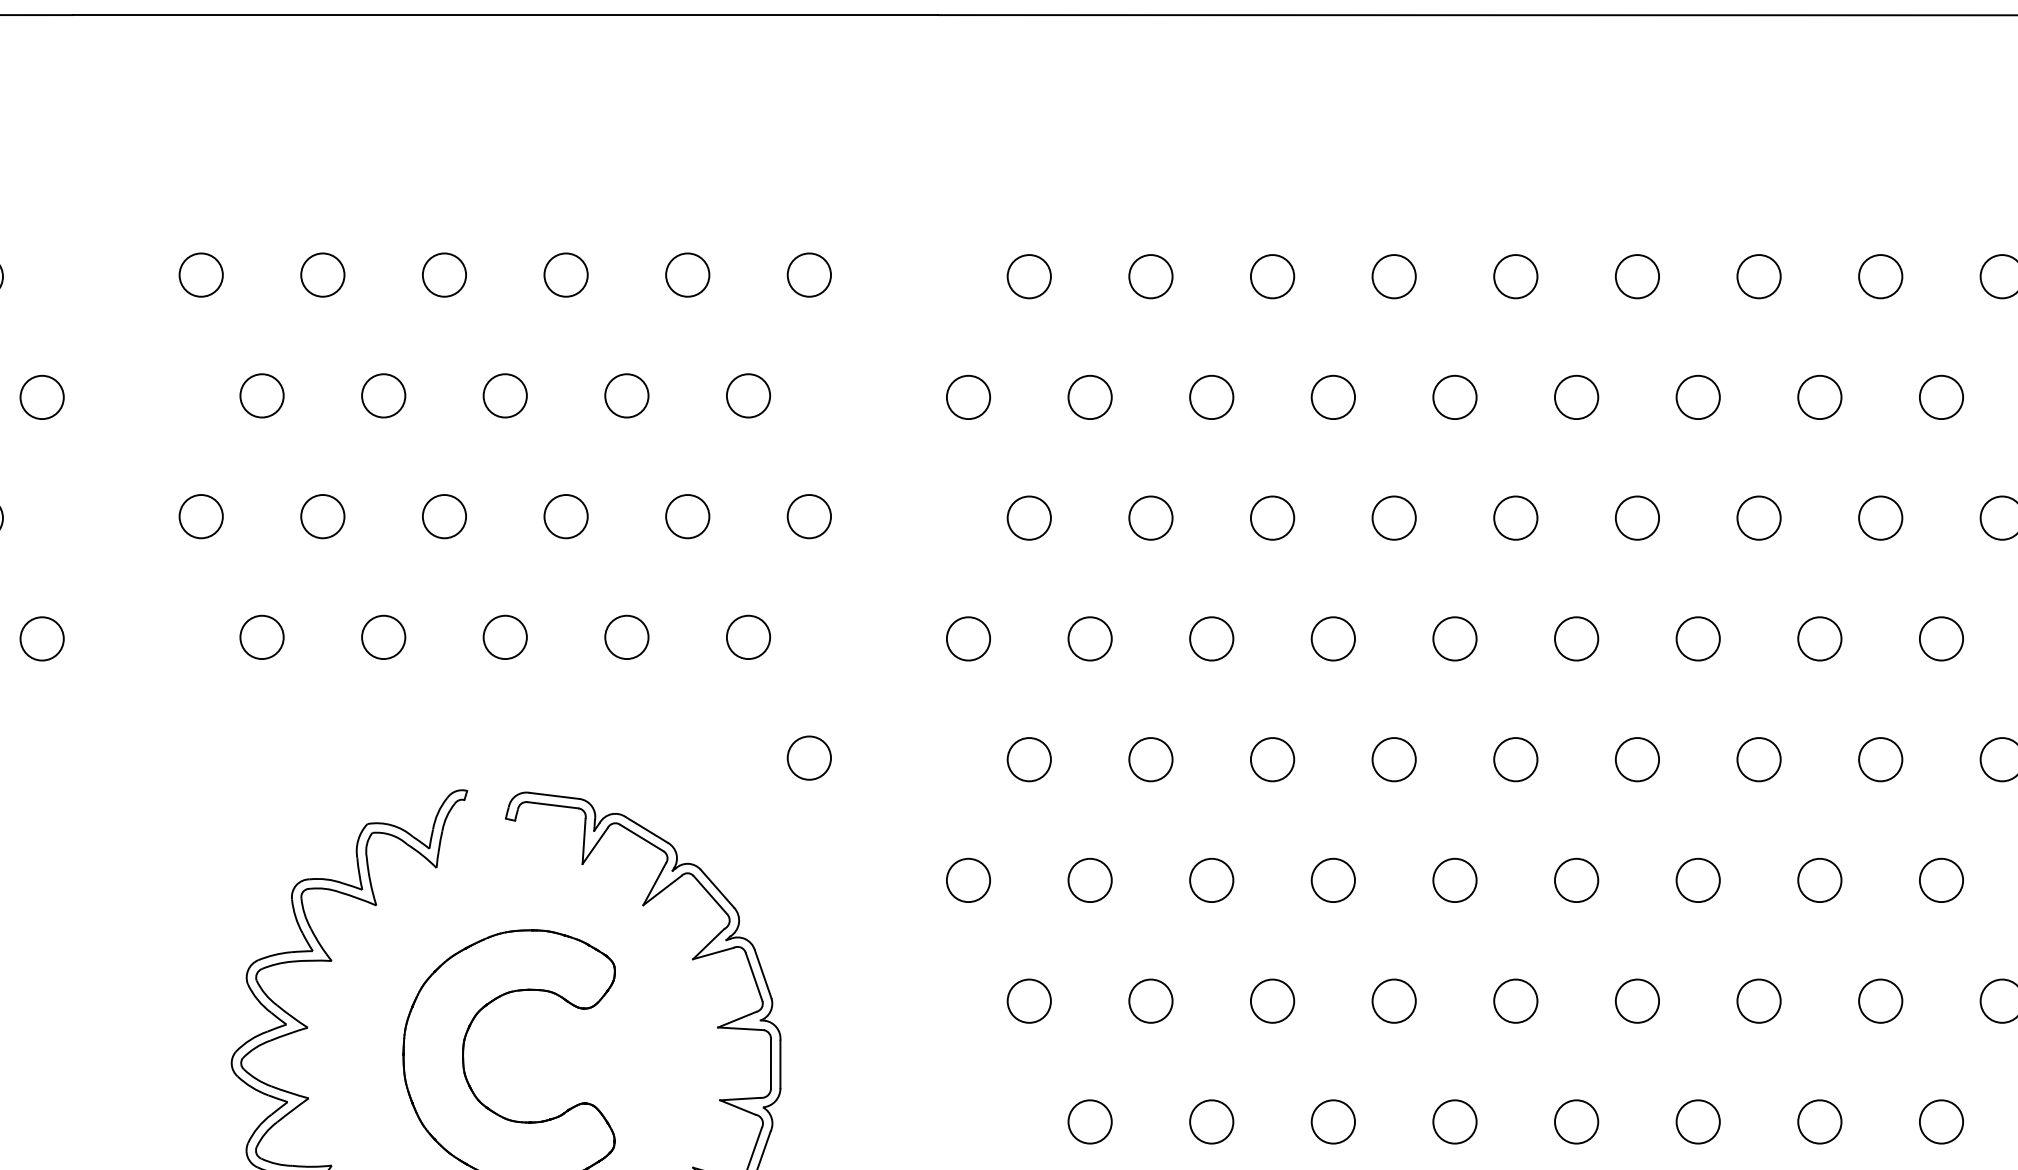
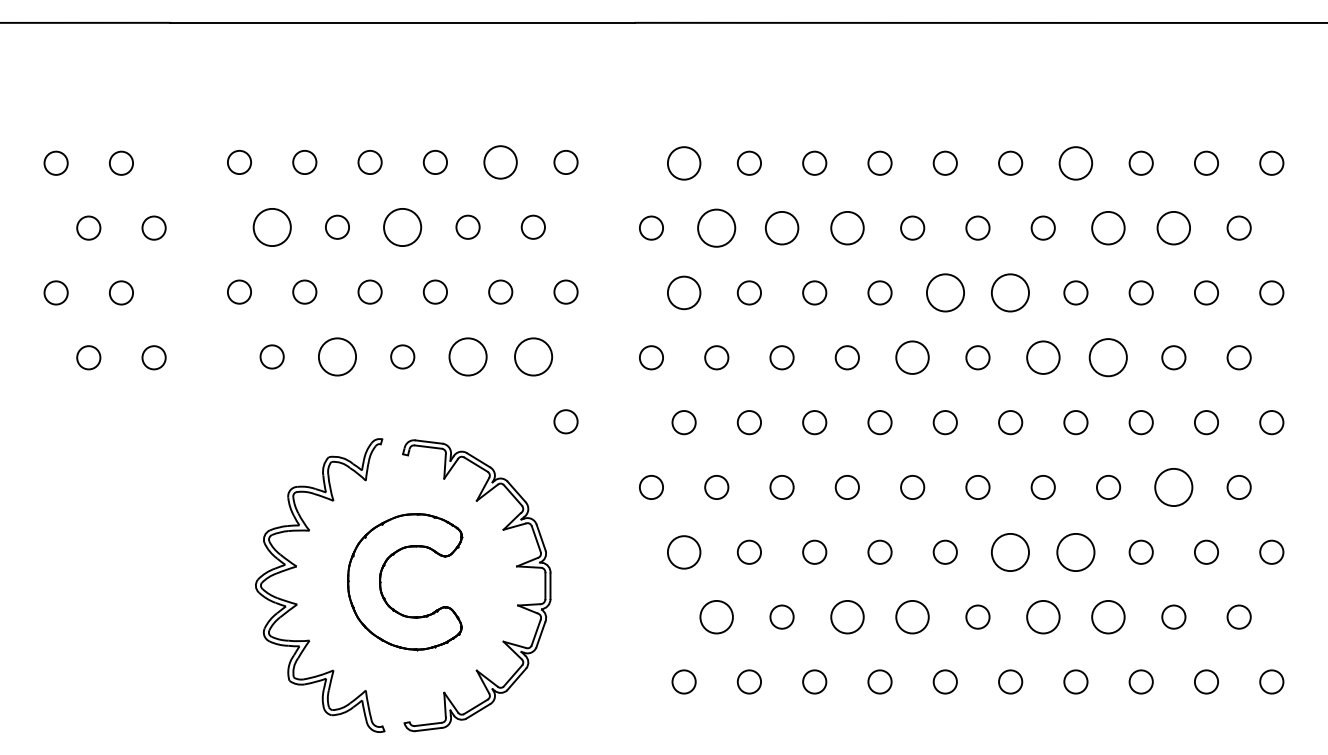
circle: (687, 275) -> (500, 162), size x1.4
circle: (1028, 275) -> (683, 162), size x1.4
circle: (1758, 275) -> (1075, 162), size x1.4
circle: (260, 394) -> (271, 226), size x1.6
circle: (504, 394) -> (402, 226), size x1.6
circle: (1089, 396) -> (716, 227), size x1.6
circle: (1210, 396) -> (781, 227), size x1.4
circle: (1331, 396) -> (846, 227), size x1.4
circle: (1819, 396) -> (1108, 227), size x1.4
circle: (1940, 396) -> (1173, 227), size x1.4
circle: (1028, 517) -> (683, 292), size x1.4
circle: (1514, 517) -> (944, 292), size x1.6
circle: (1637, 517) -> (1010, 292), size x1.6
circle: (383, 636) -> (337, 356), size x1.6
circle: (625, 636) -> (467, 356), size x1.6
circle: (746, 636) -> (532, 356), size x1.6
circle: (1454, 638) -> (912, 357), size x1.4
circle: (1696, 638) -> (1042, 357), size x1.4
circle: (1819, 638) -> (1108, 357), size x1.6
circle: (1940, 880) -> (1173, 487), size x1.6
circle: (1028, 999) -> (683, 551), size x1.4
circle: (1637, 999) -> (1010, 551), size x1.6
circle: (1758, 999) -> (1075, 551), size x1.6
circle: (1089, 1120) -> (716, 616), size x1.4
circle: (1331, 1120) -> (846, 616), size x1.4
circle: (1454, 1120) -> (912, 616), size x1.4
circle: (1696, 1120) -> (1042, 616), size x1.4
circle: (1819, 1120) -> (1108, 616), size x1.4

